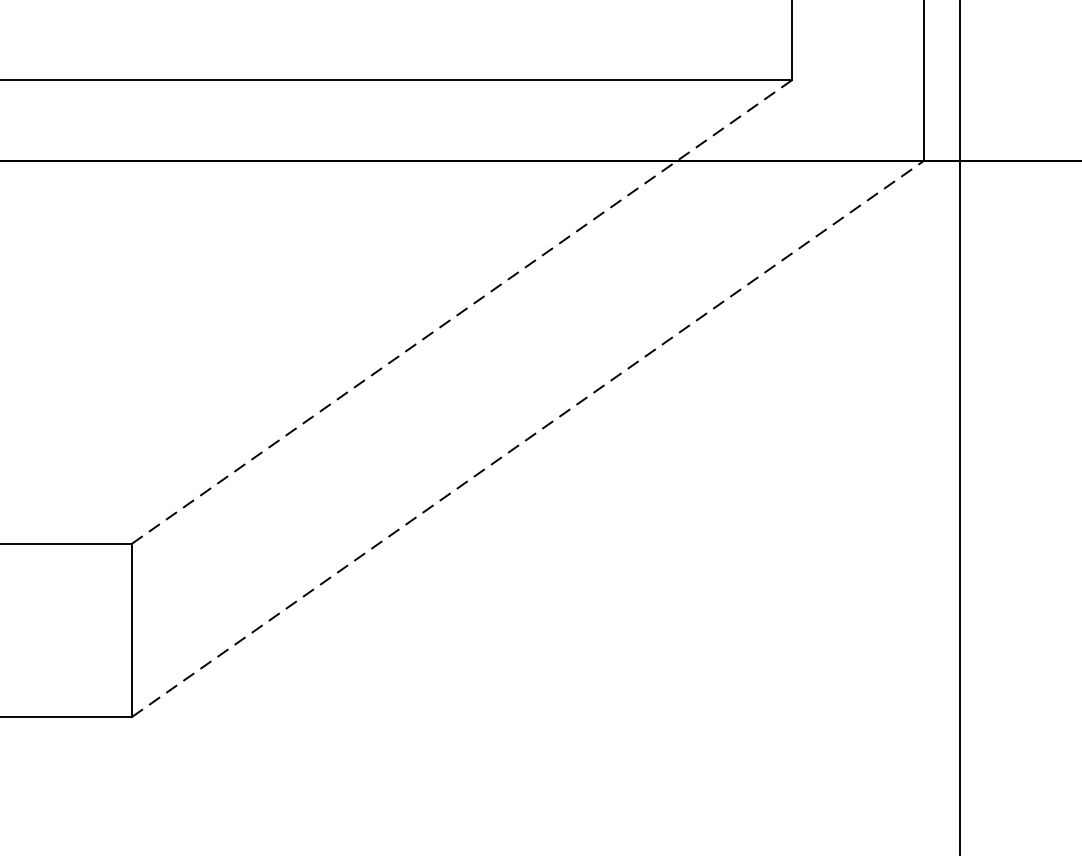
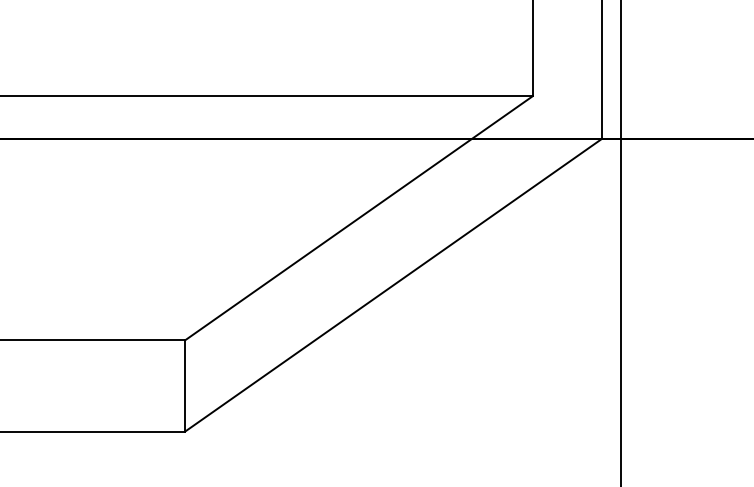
line: (461, 312) -> (358, 218), dashed -> solid
line: (527, 439) -> (393, 285), dashed -> solid

